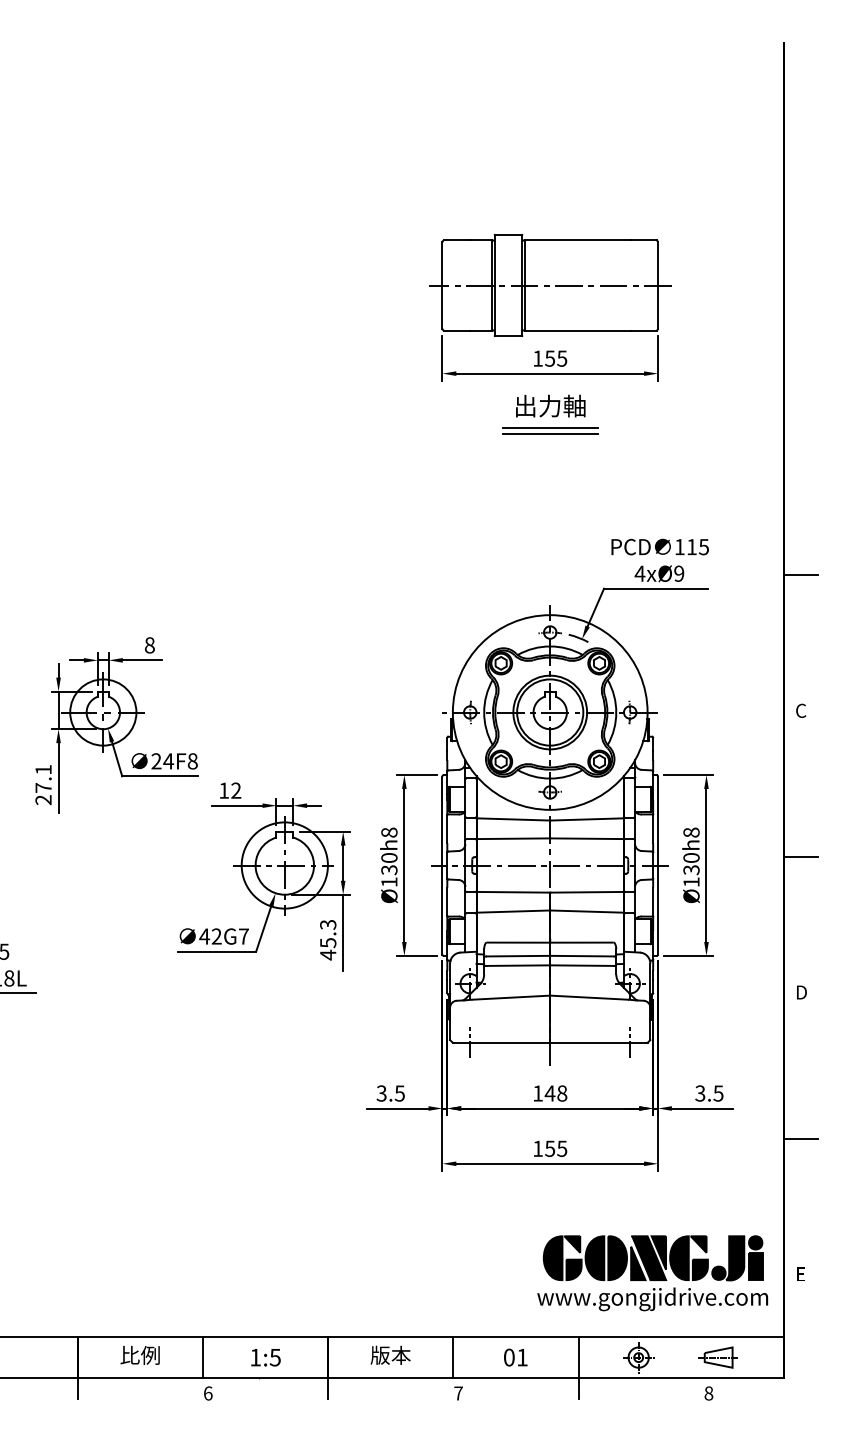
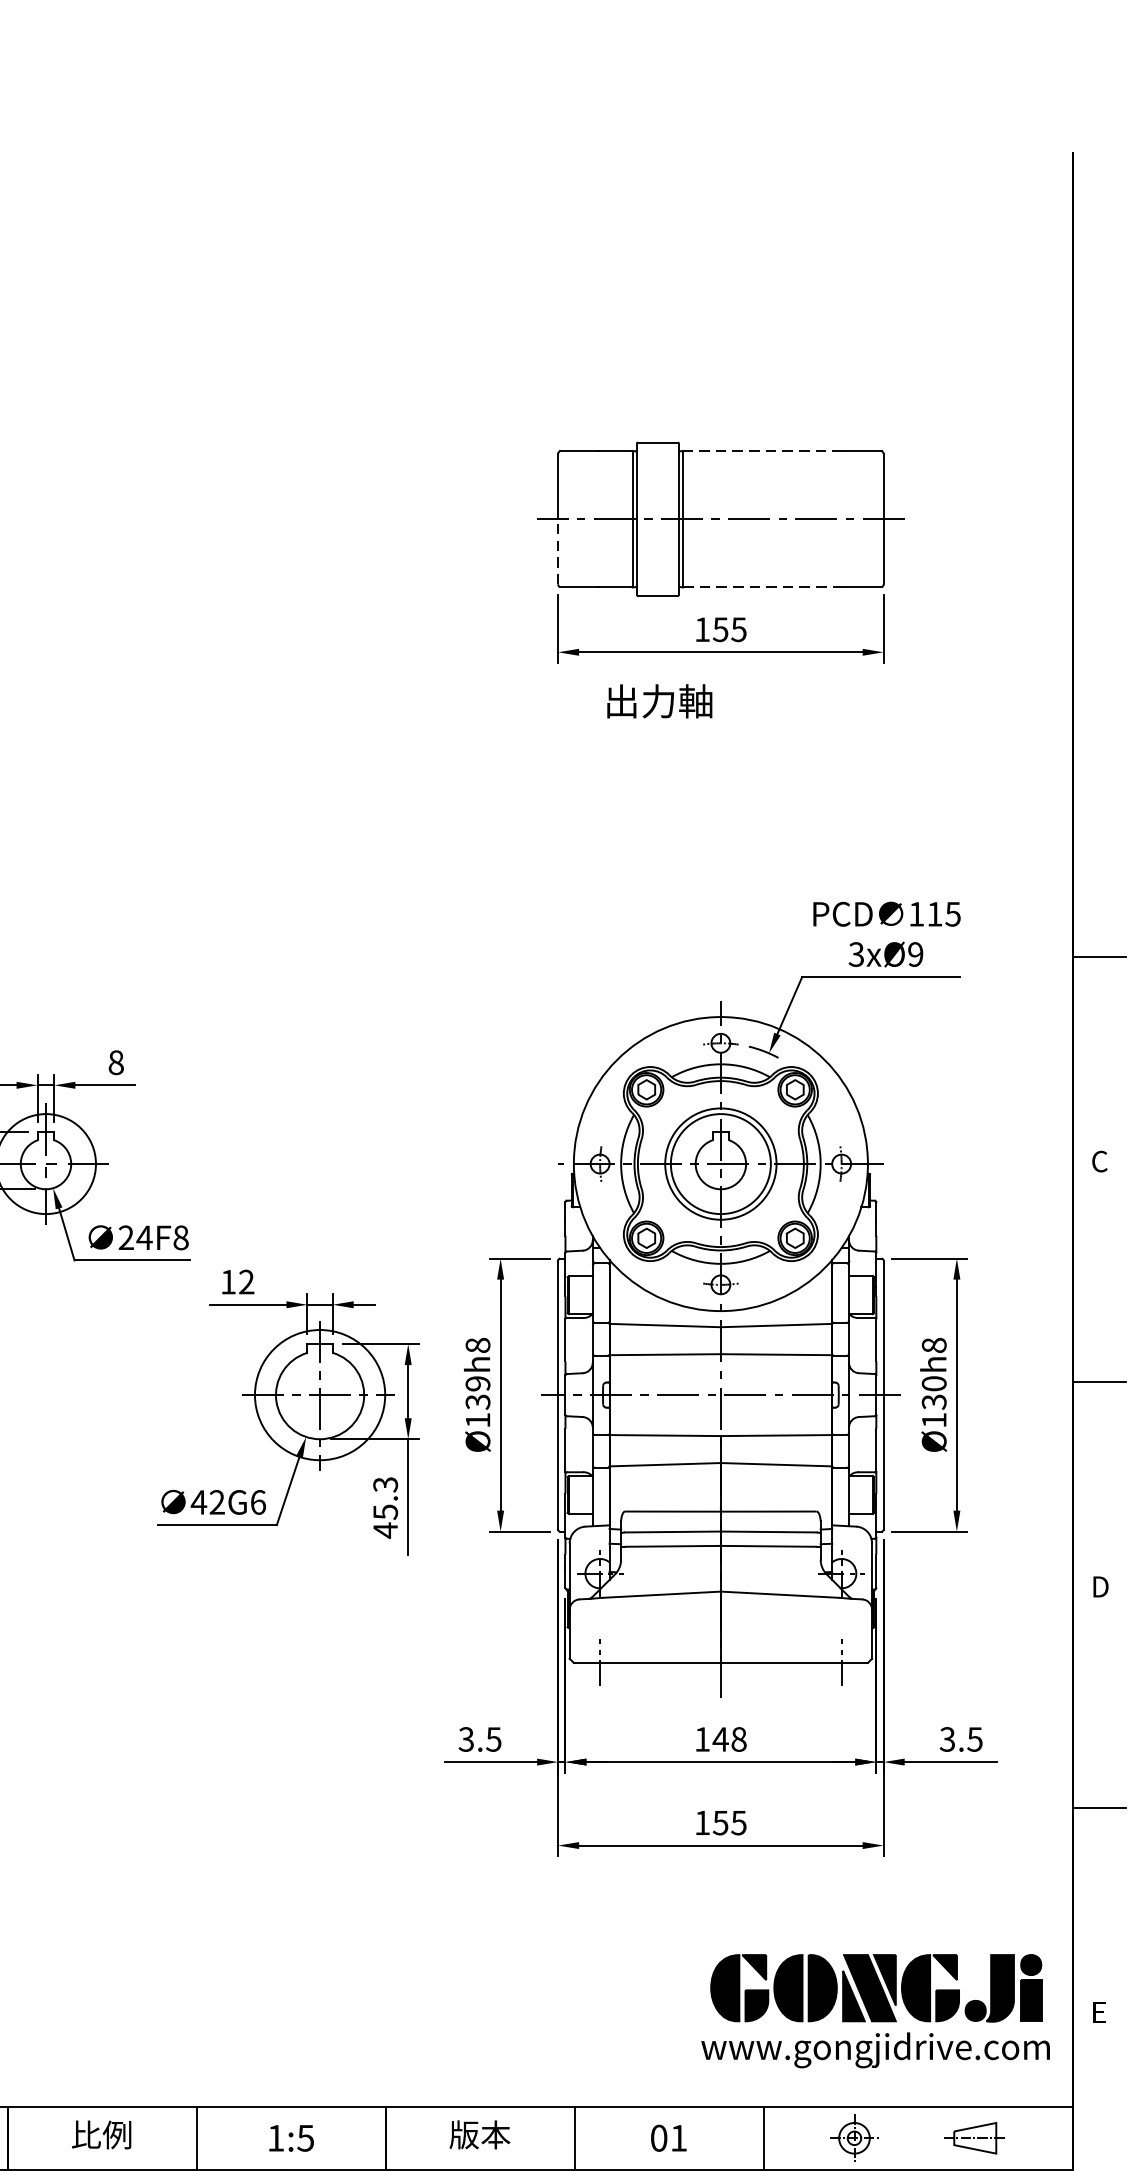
line: (578, 240) -> (763, 451), solid -> dashed
line: (442, 307) -> (558, 552), solid -> dashed
line: (578, 330) -> (763, 587), solid -> dashed
text: (550, 405) -> (659, 700), moved
line: (550, 427) -> (721, 733), removed
line: (550, 434) -> (721, 744), removed
text: (639, 573) -> (855, 954), 4xØ9 -> 3xØ9
text: (389, 857) -> (478, 1383), Ø130h8 -> Ø139h8
text: (244, 936) -> (259, 1502), 42G7 -> 42G6

